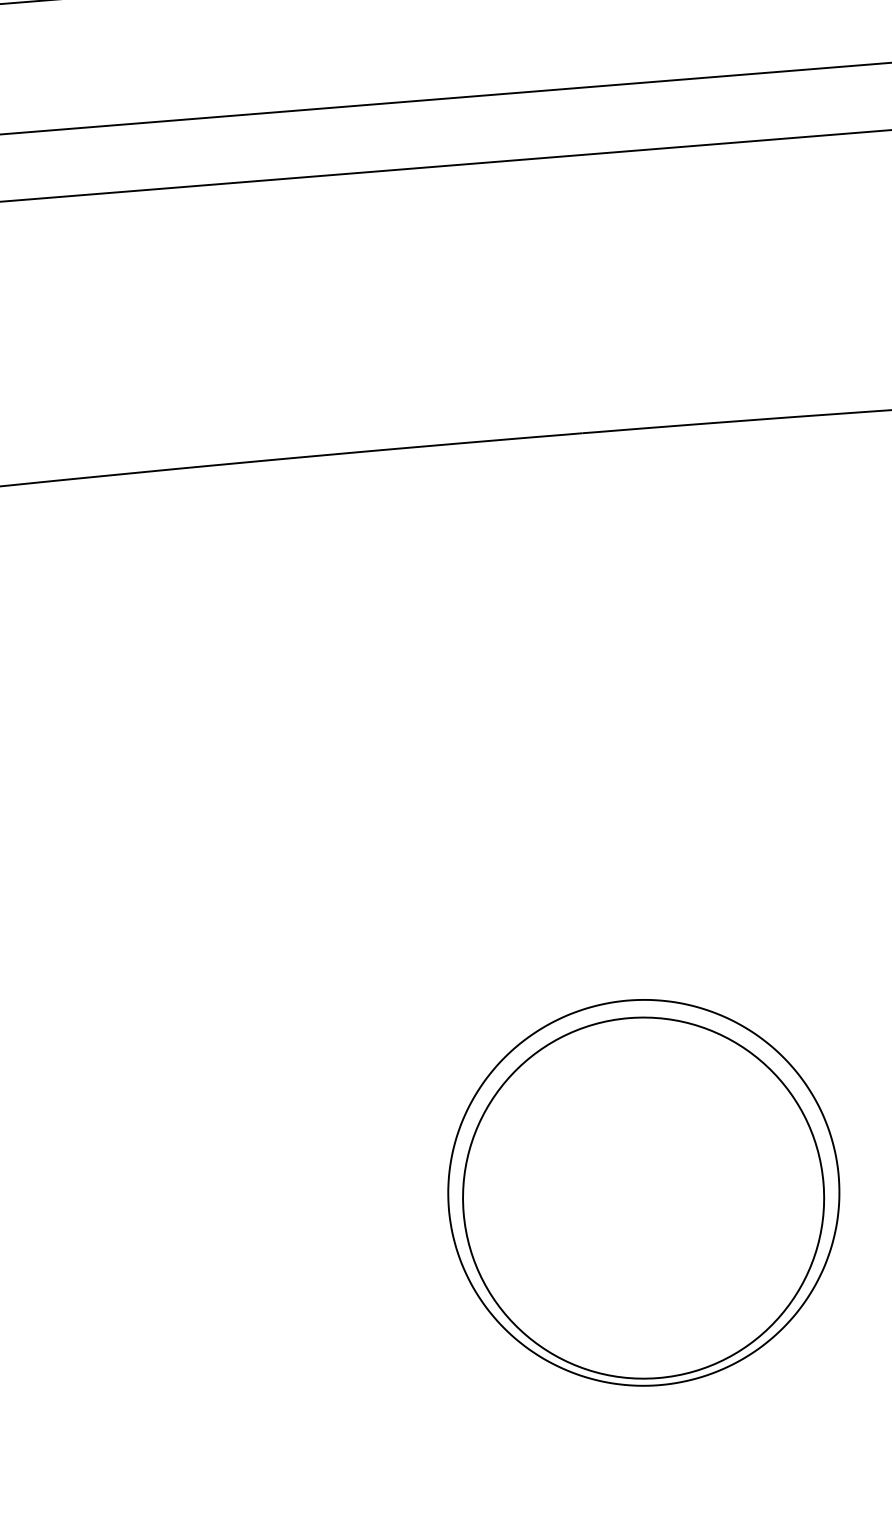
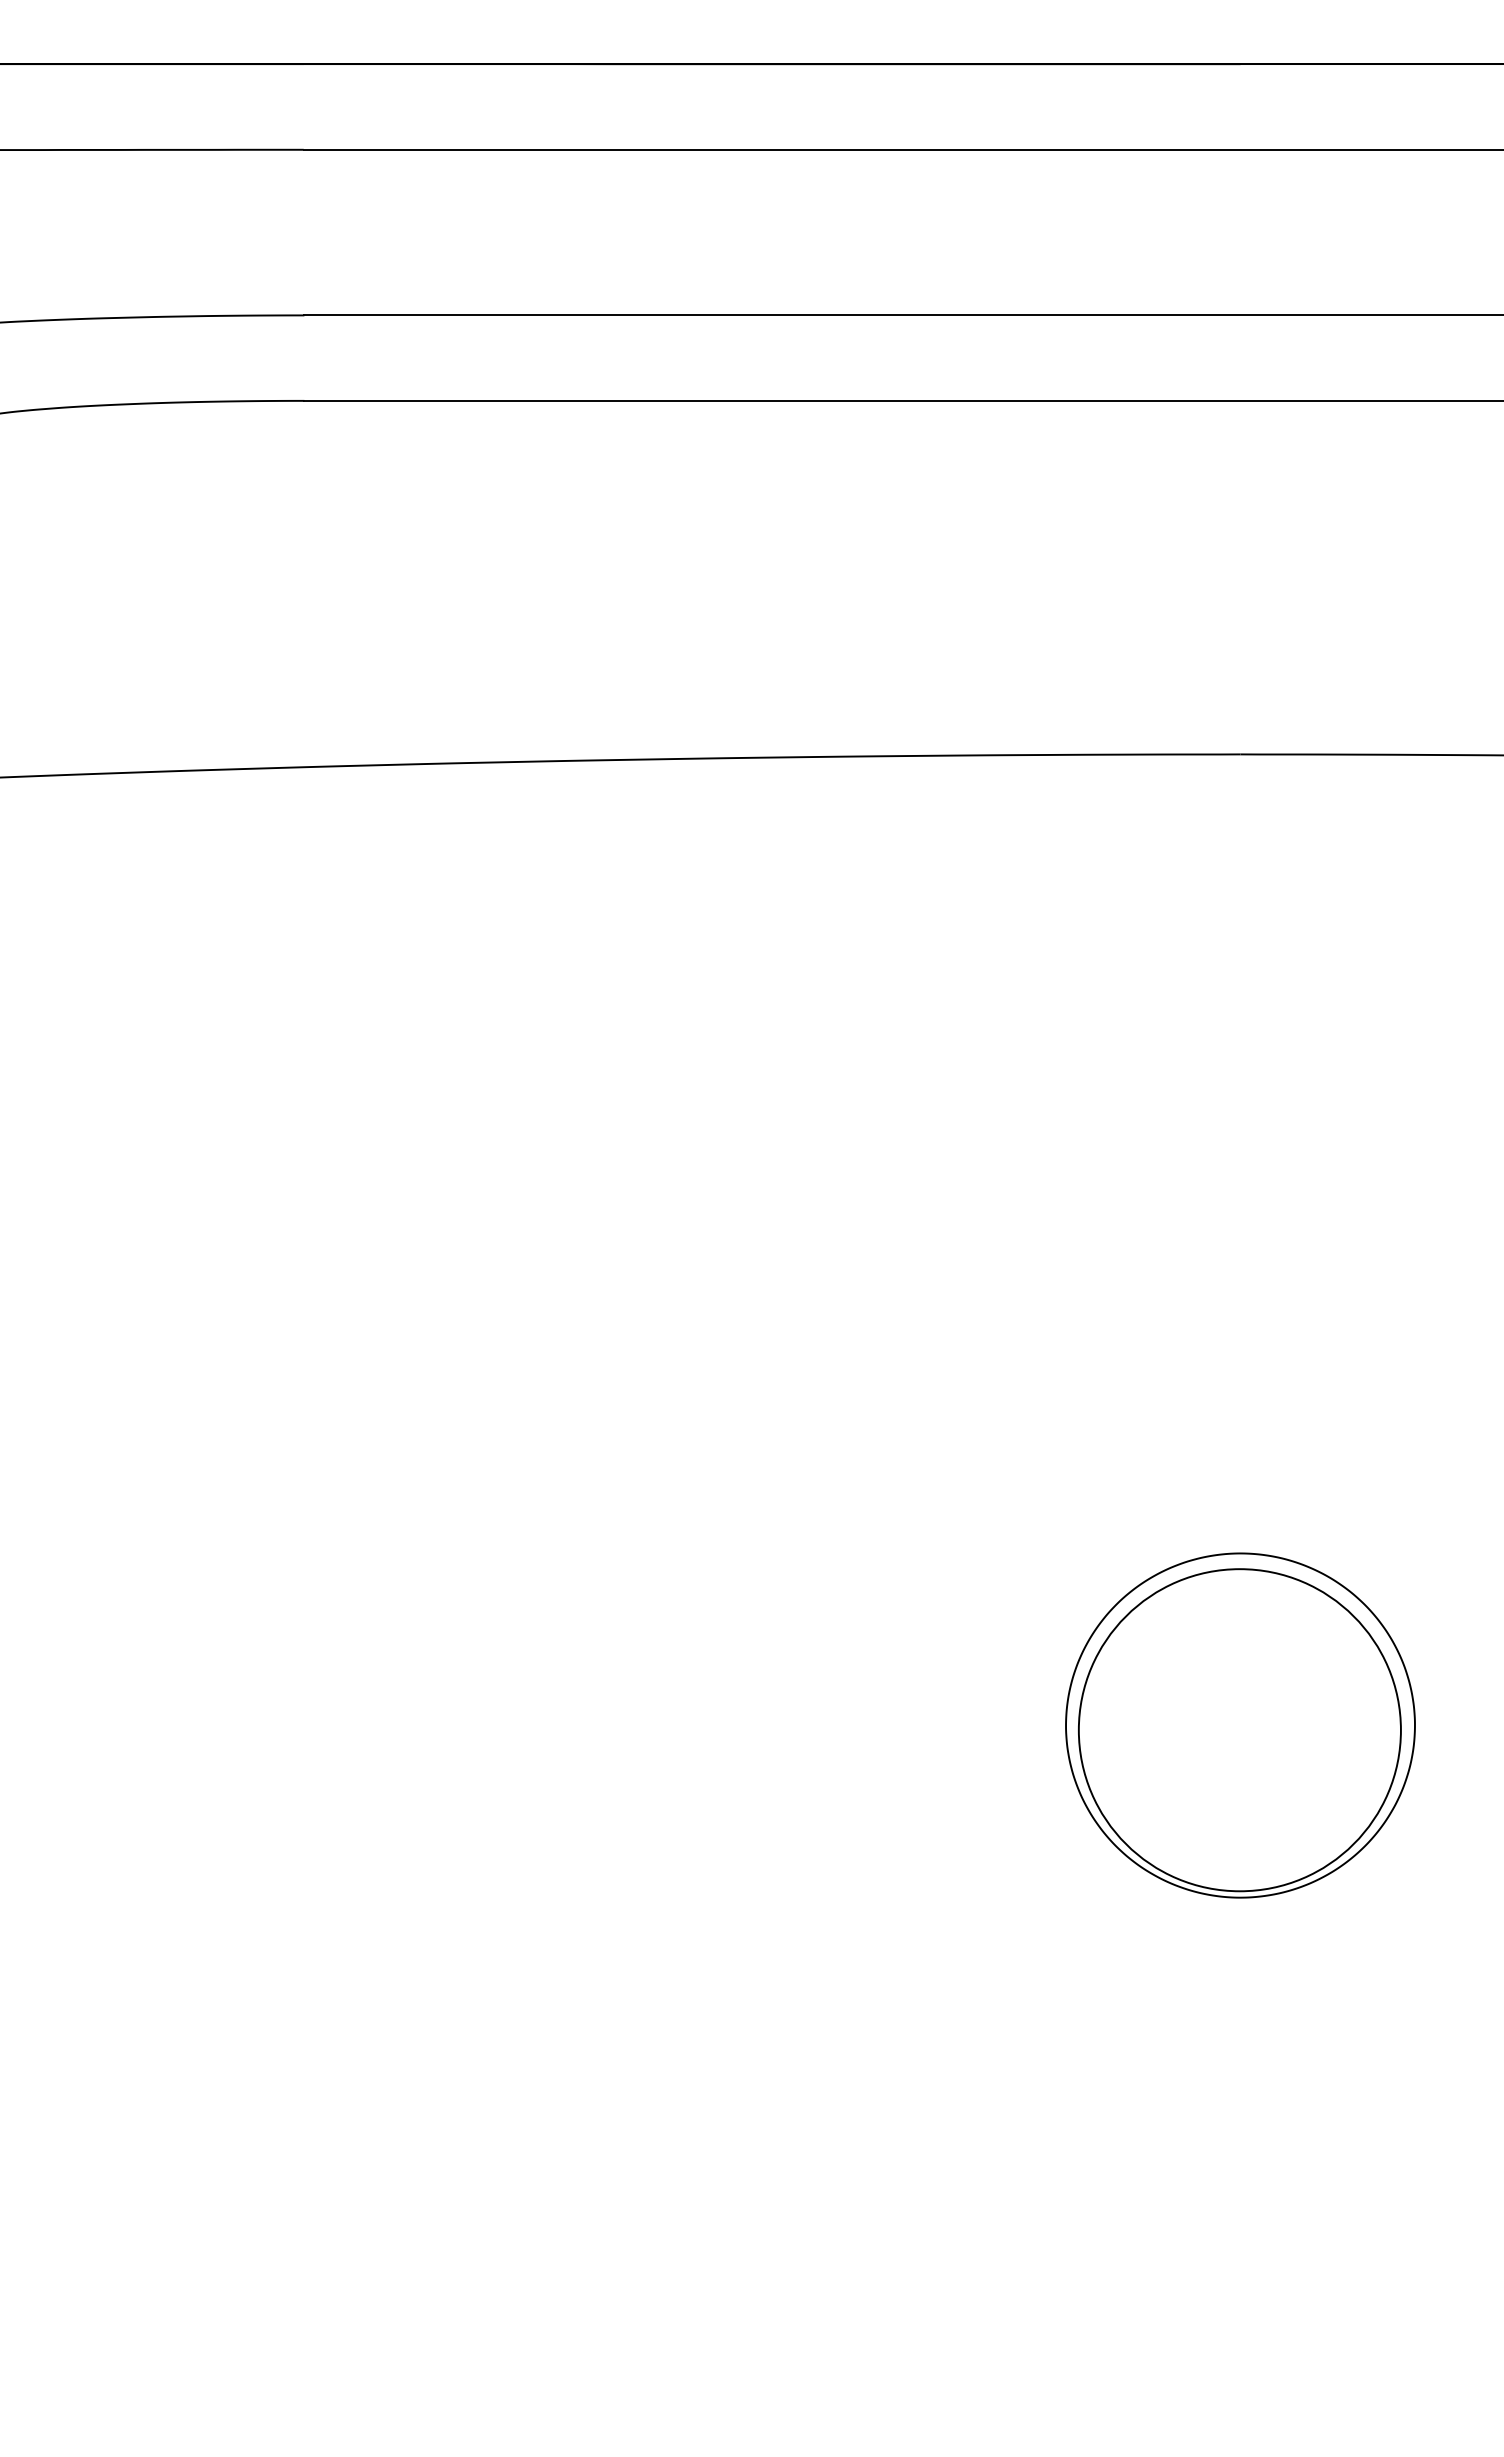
part: (643, 1192) -> (1240, 1725), size x0.7

